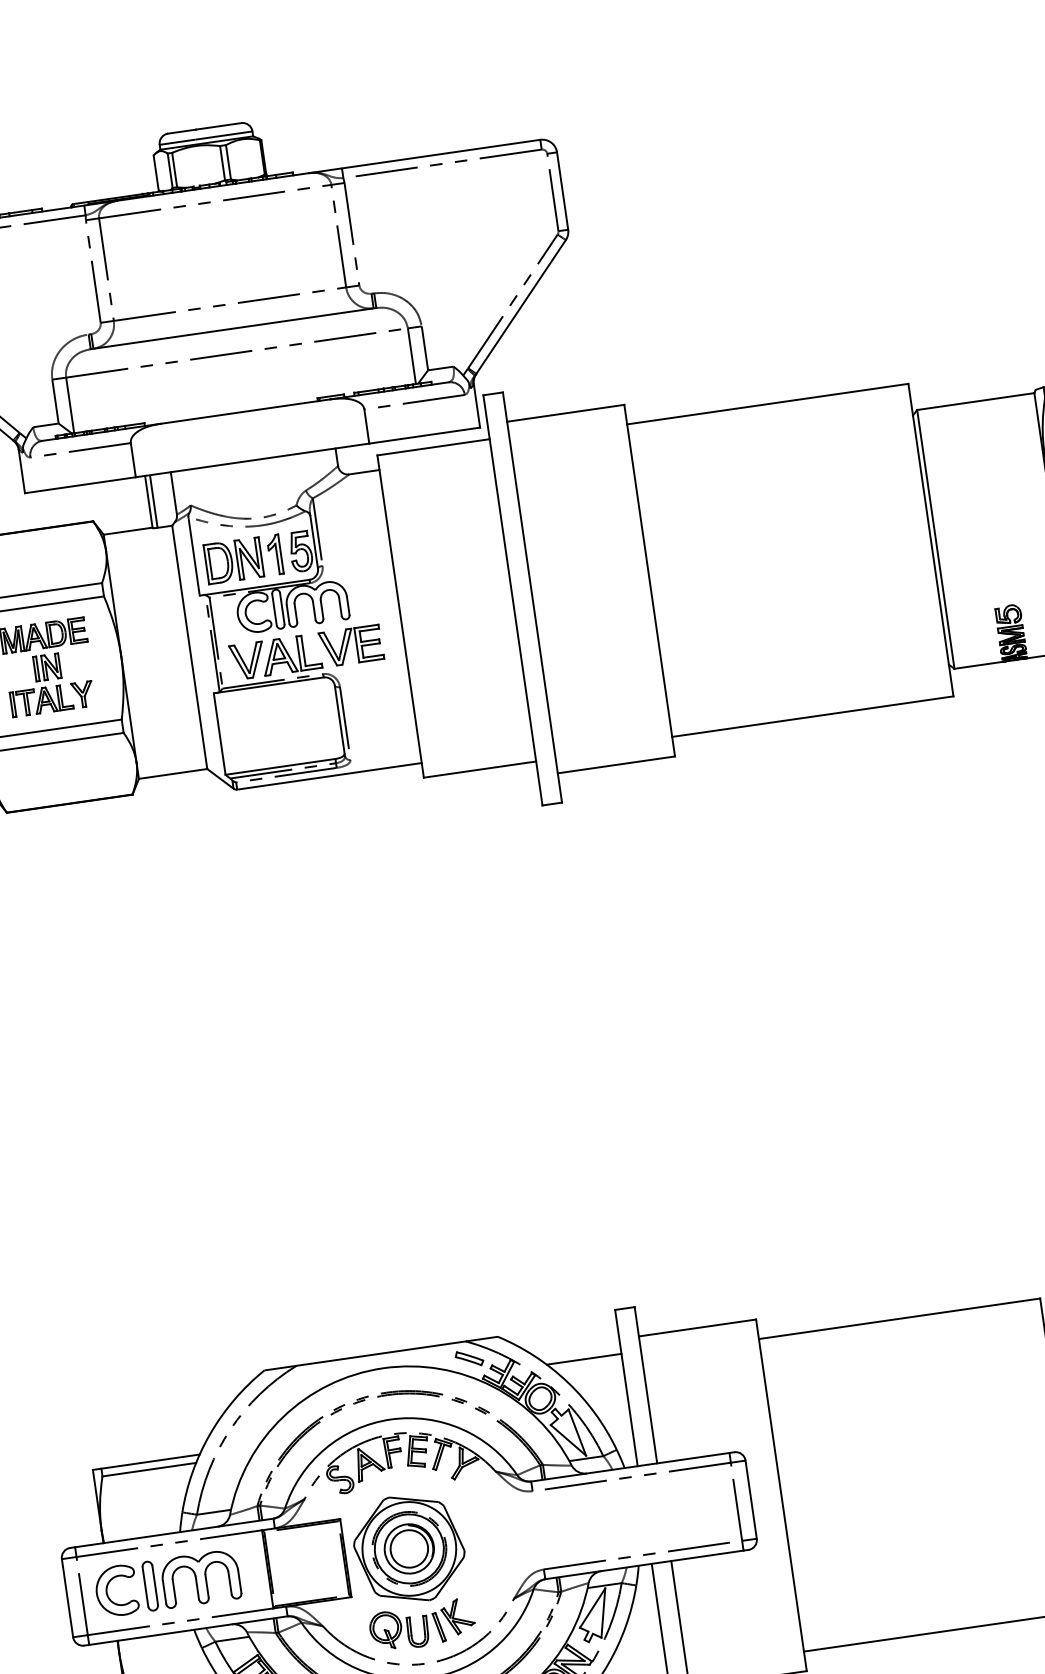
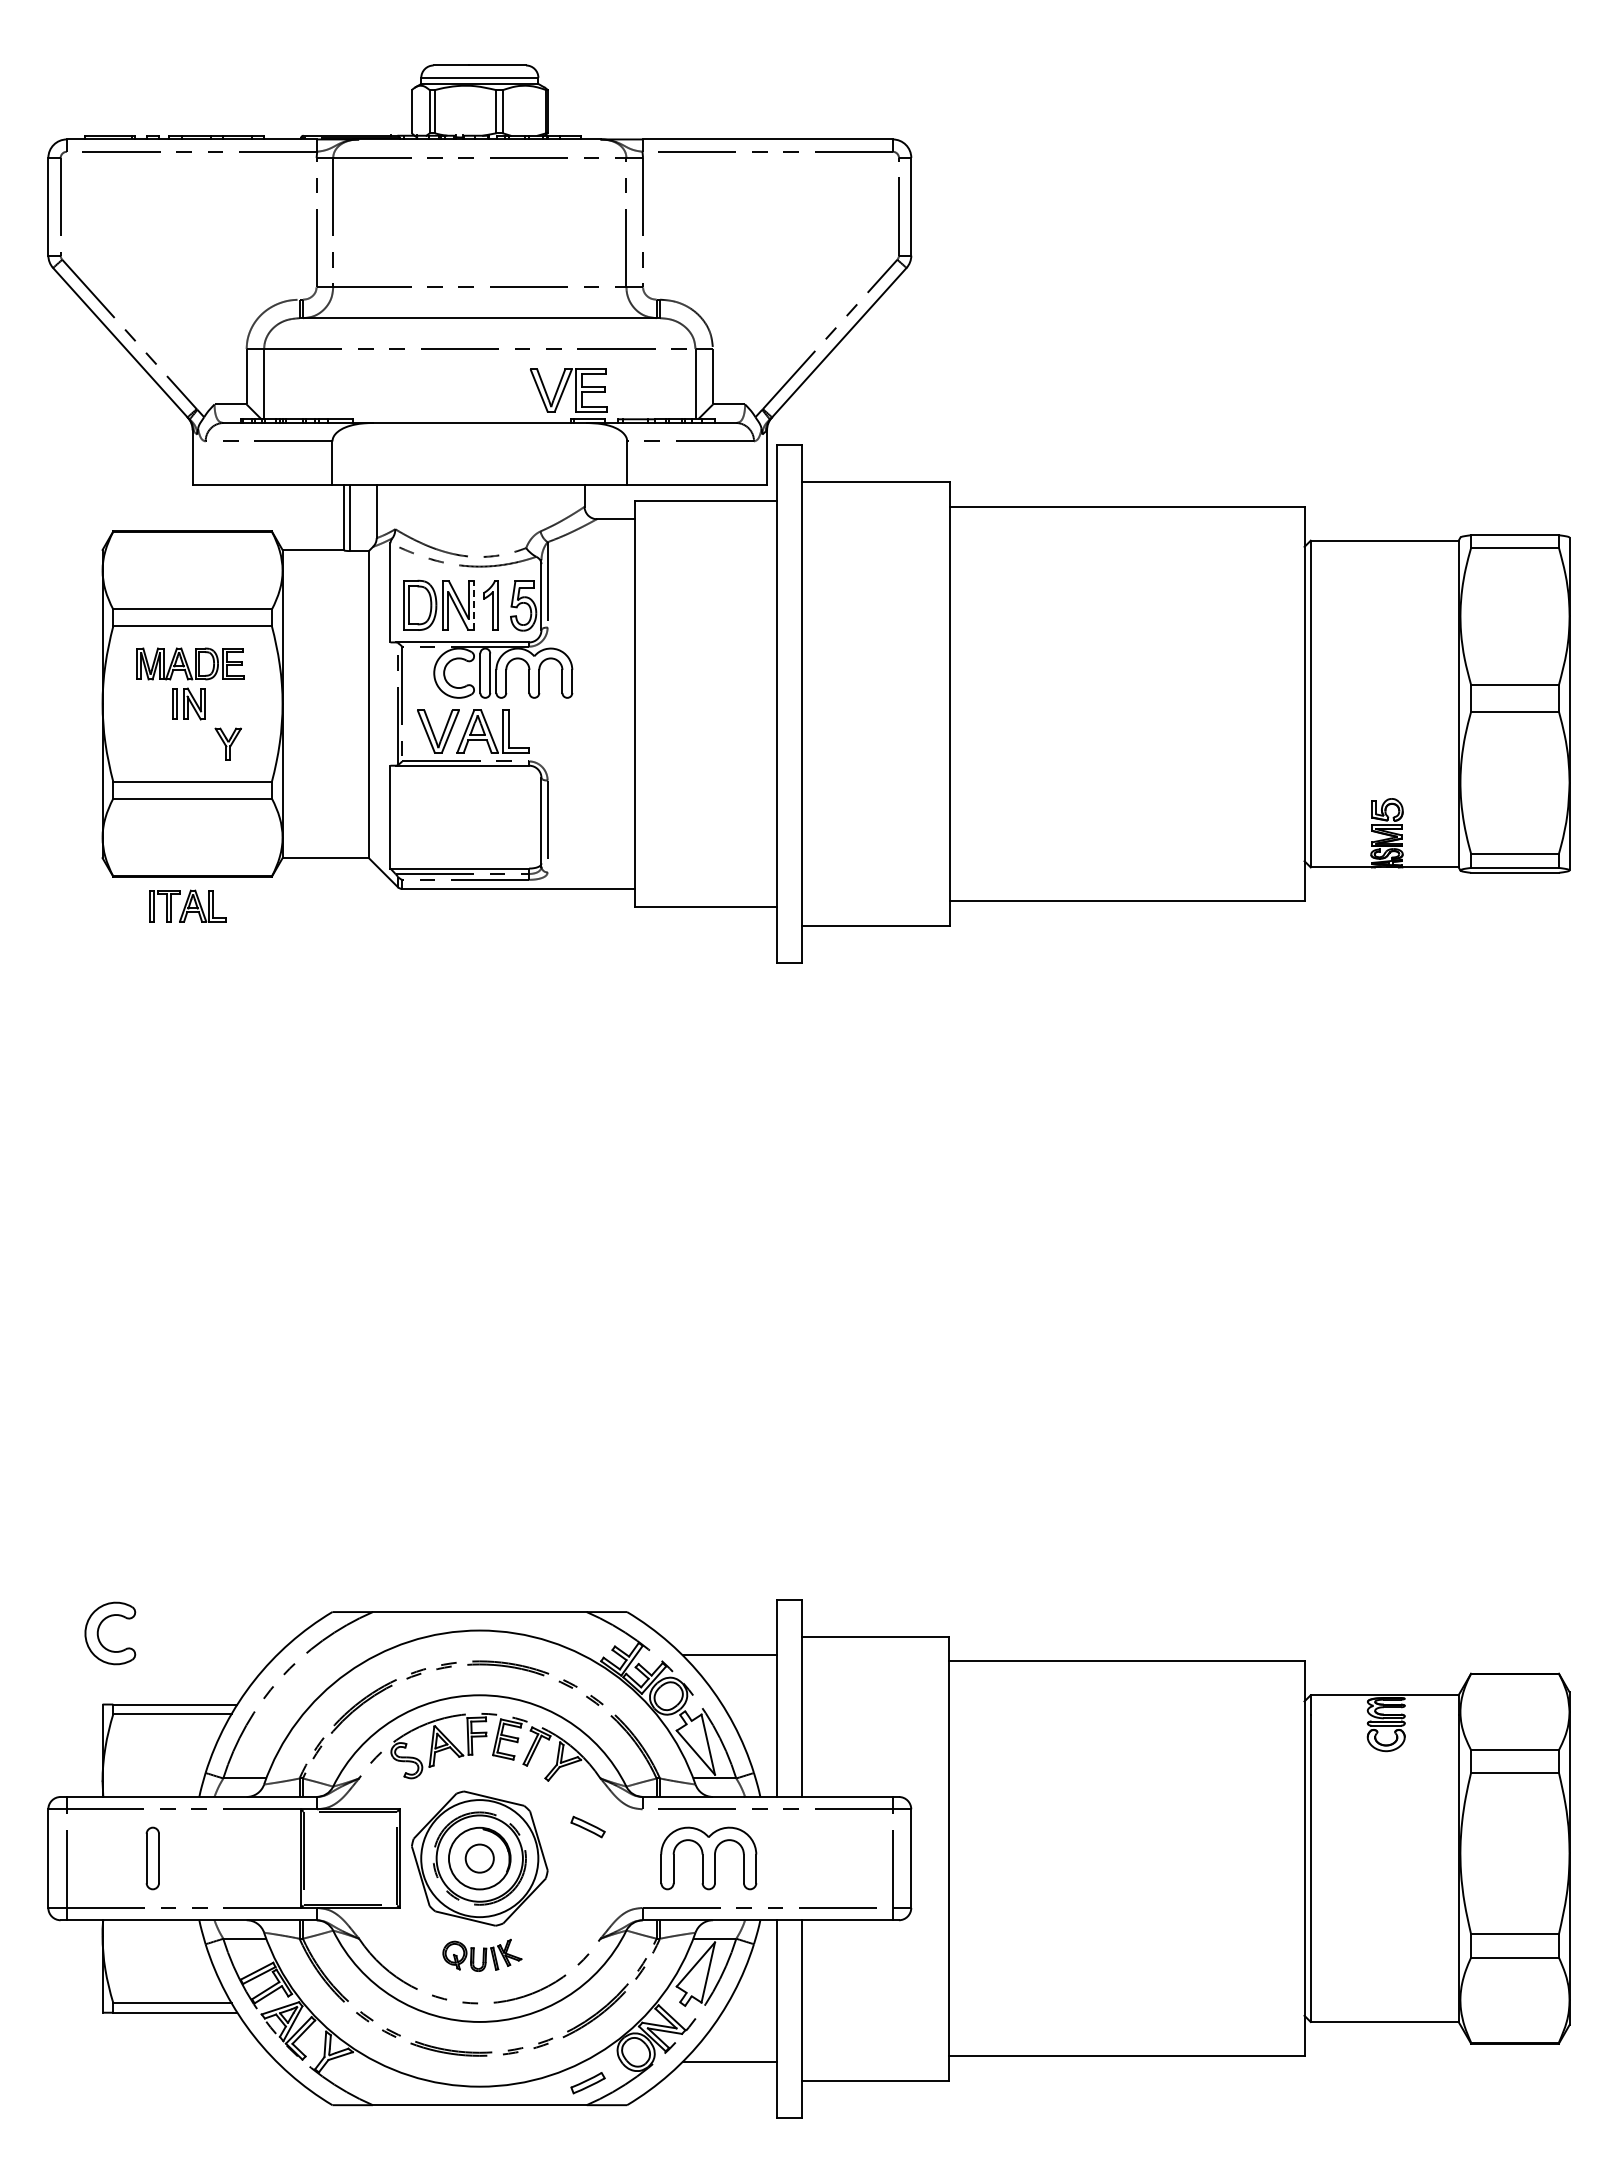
line: (261, 556) -> (473, 605), solid -> dashed
part: (350, 645) -> (568, 390), moved
part: (40, 700) -> (187, 905), moved
part: (468, 1358) -> (587, 1826), moved
circle: (409, 1548) -> (479, 1858), size x0.6
part: (200, 1578) -> (708, 1858), moved
part: (107, 1589) -> (99, 1629), moved
part: (422, 1625) -> (482, 1955), size x0.6

